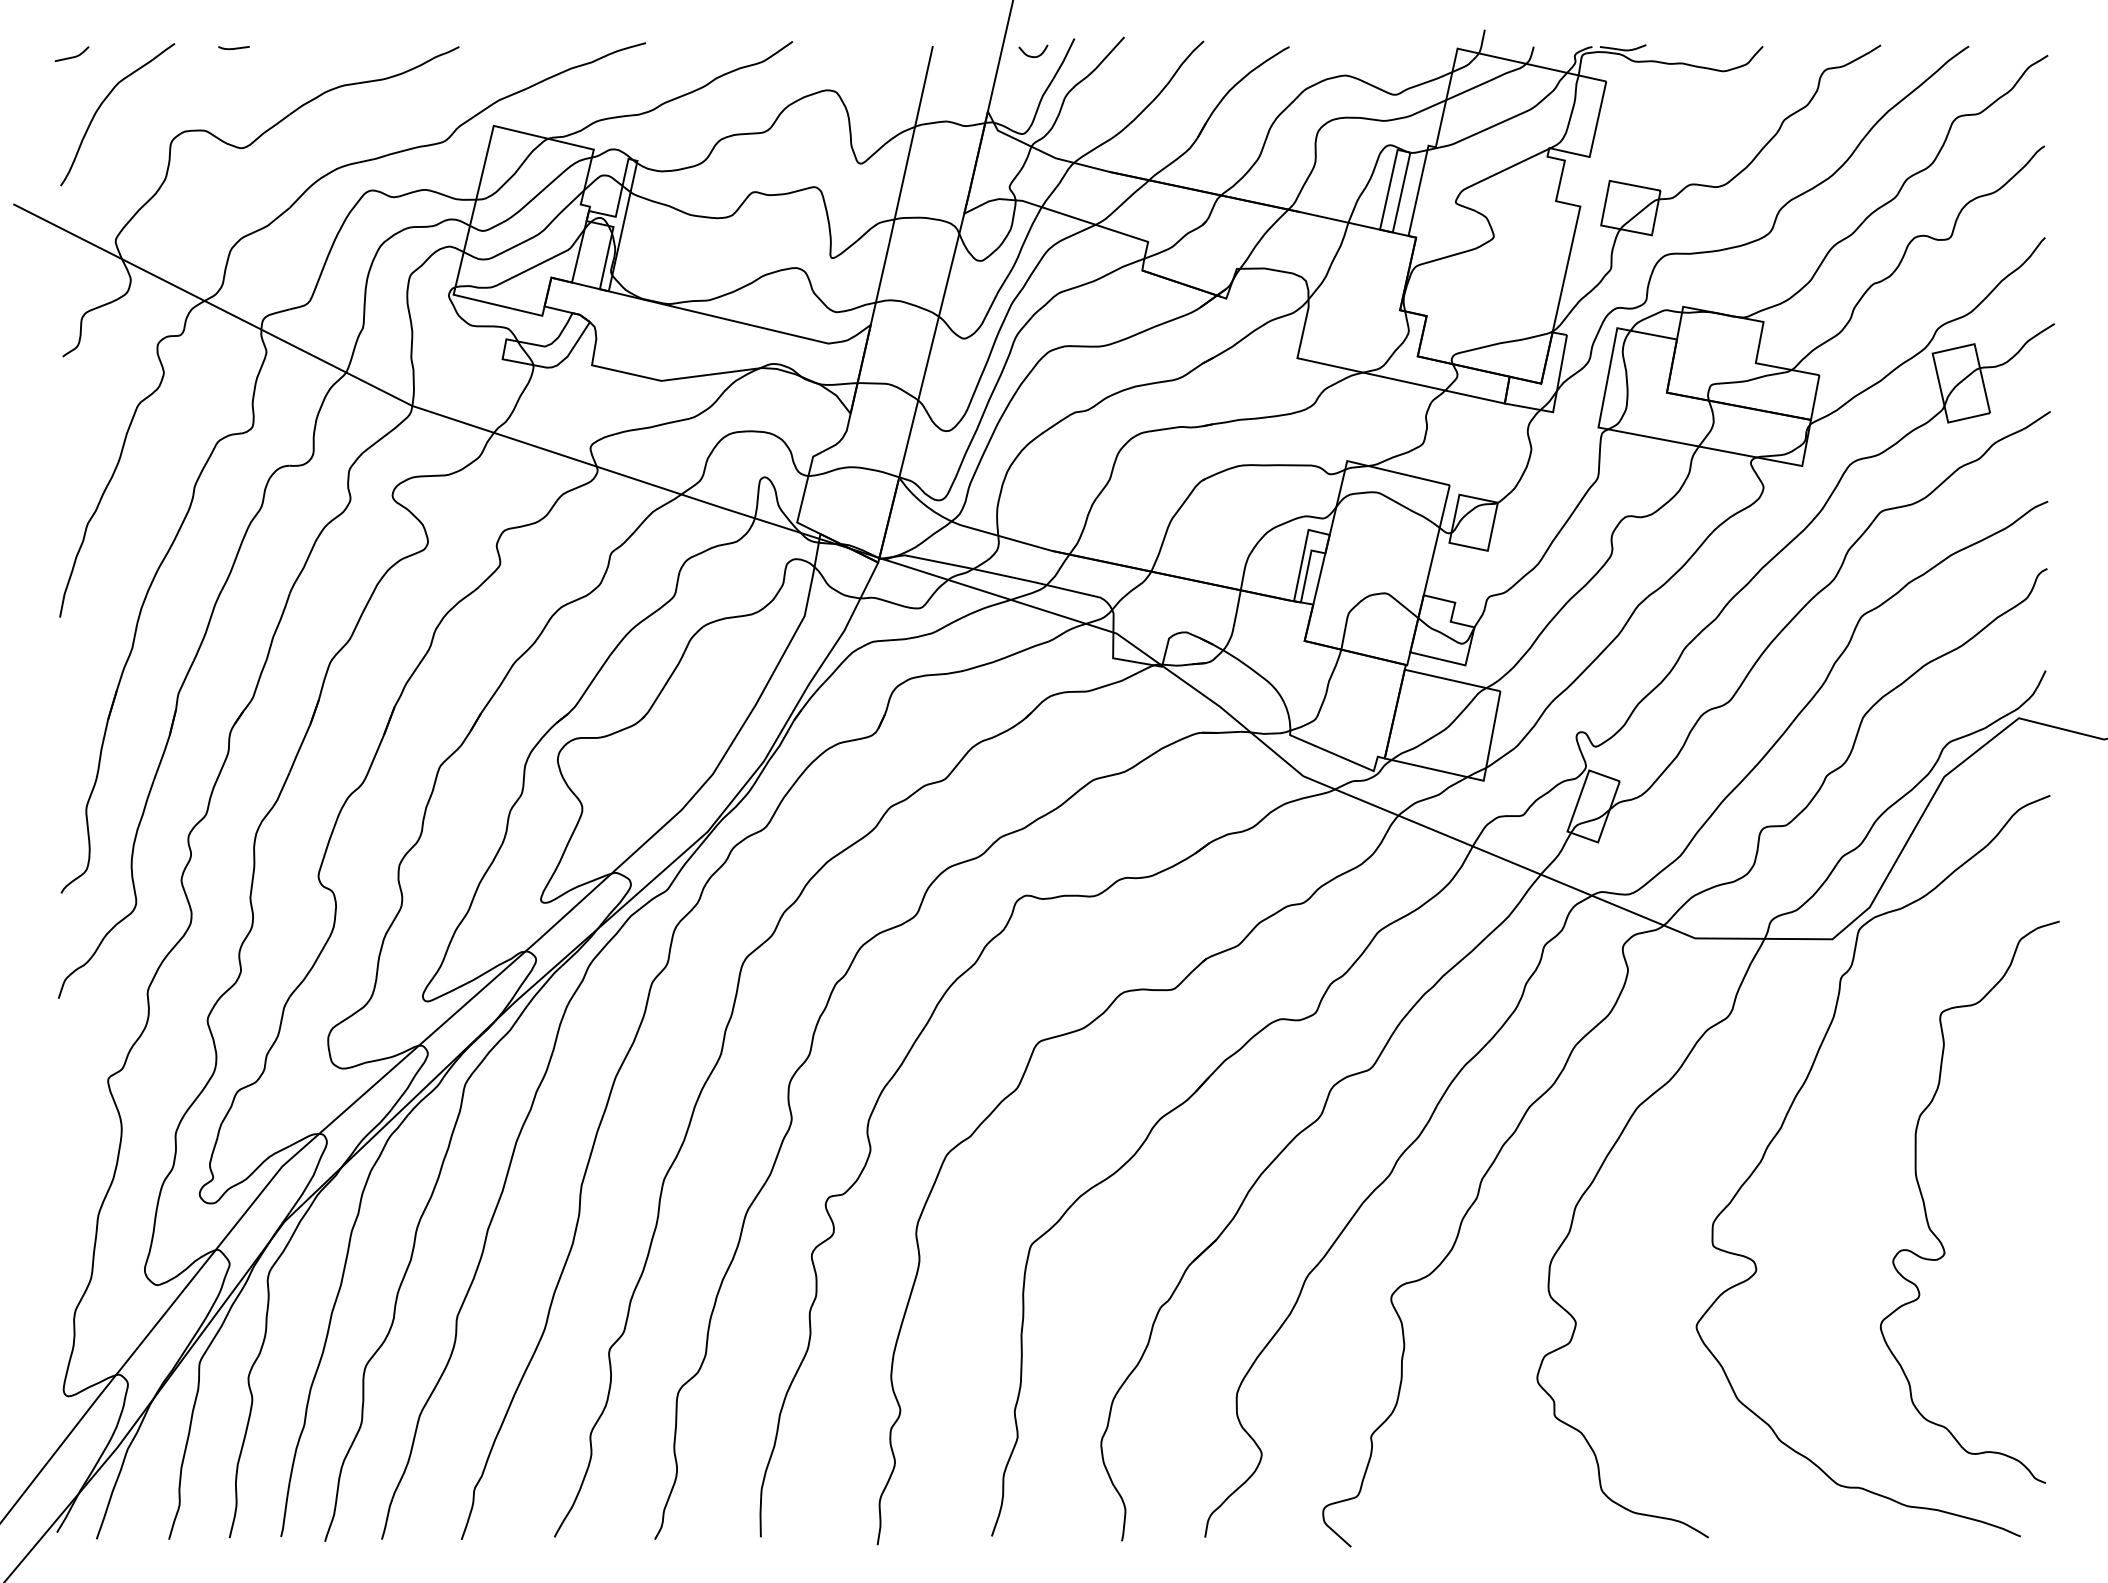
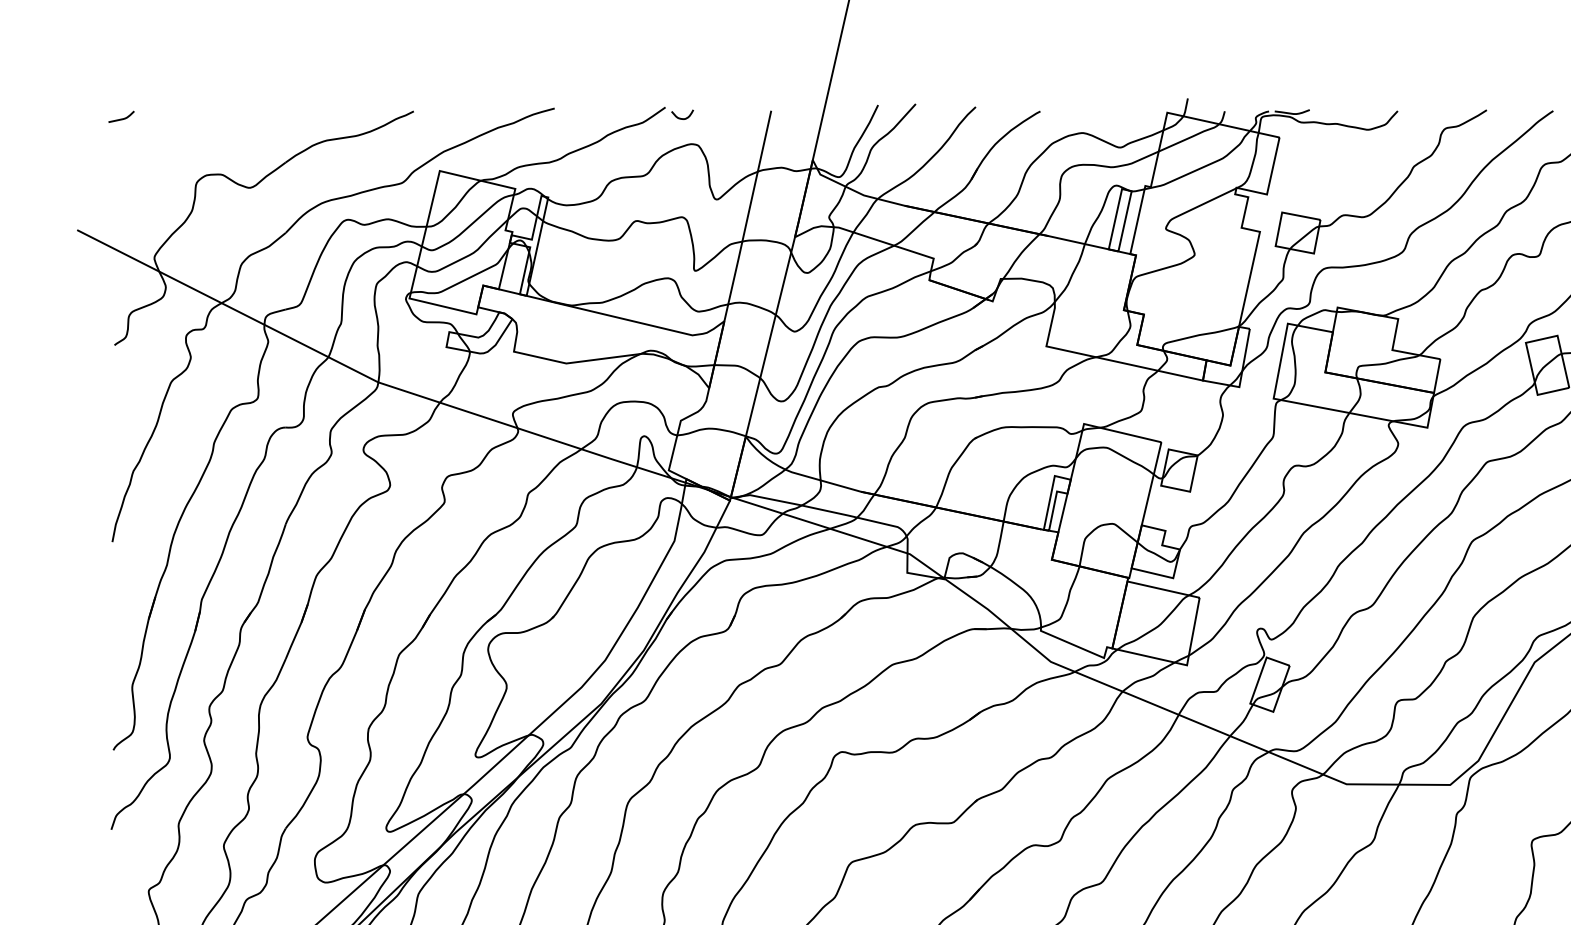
curve: (233, 48) -> (243, 112), removed
curve: (1030, 55) -> (680, 117), moved
curve: (102, 104) -> (144, 154), removed

